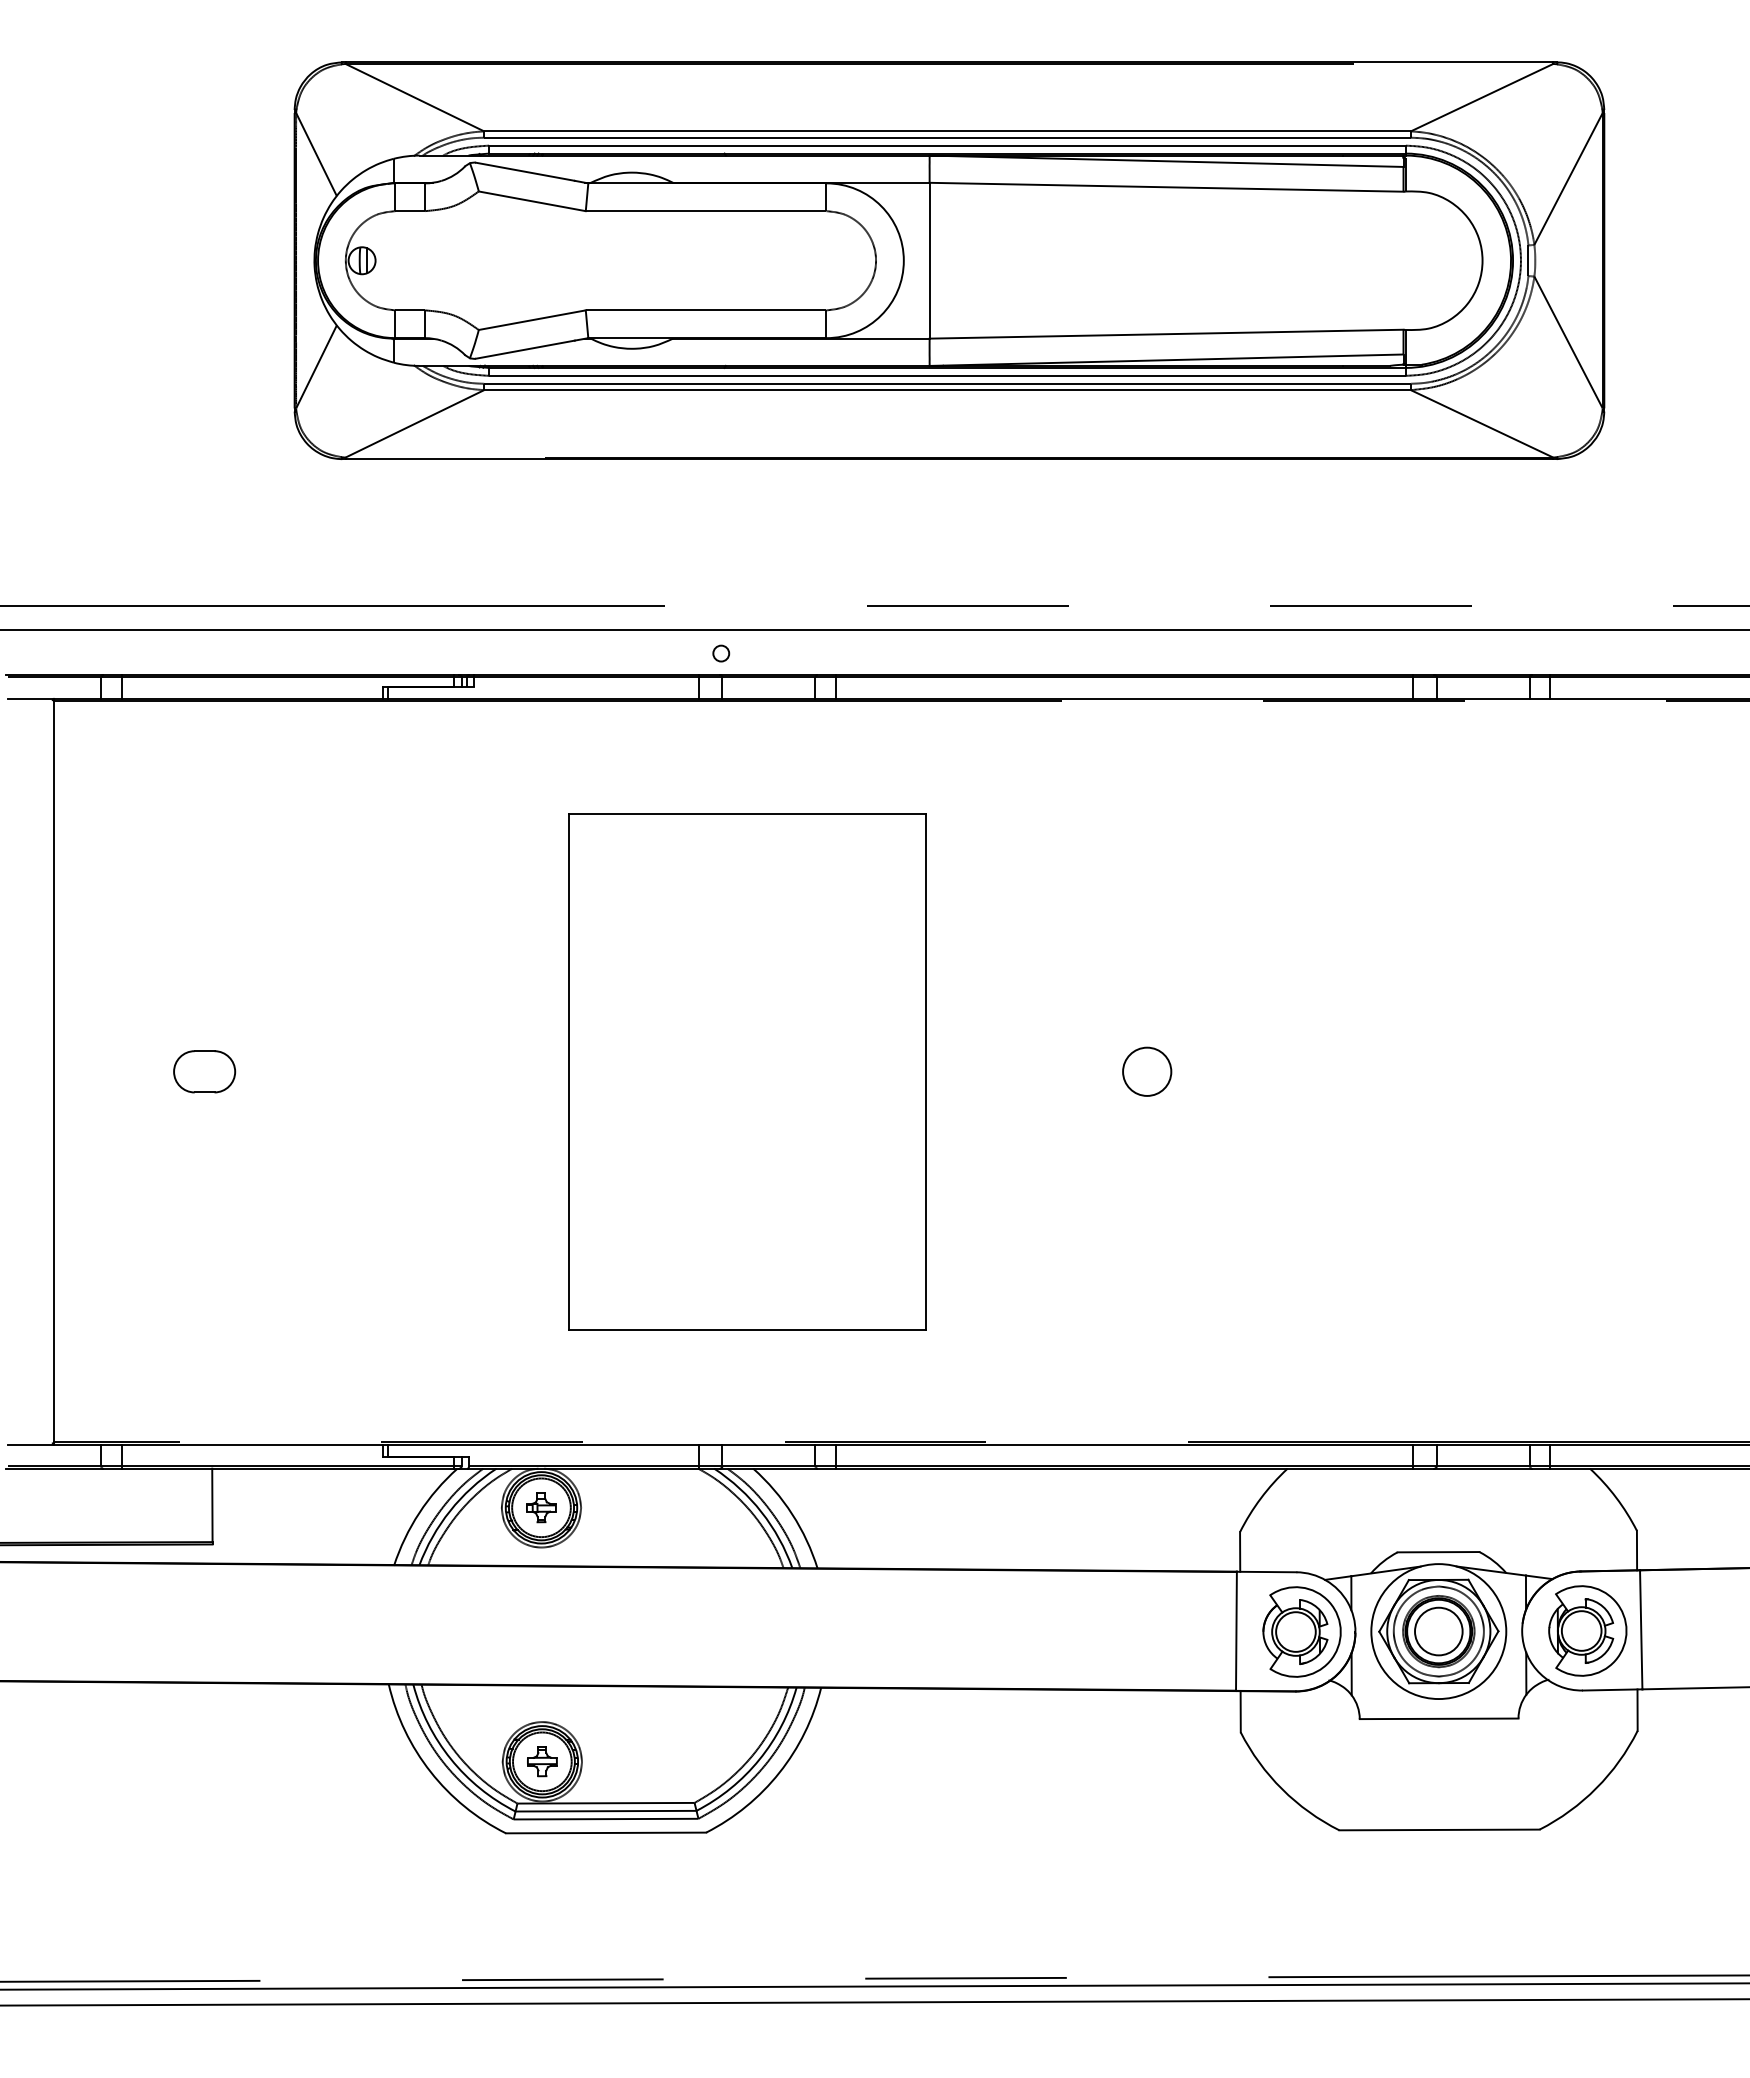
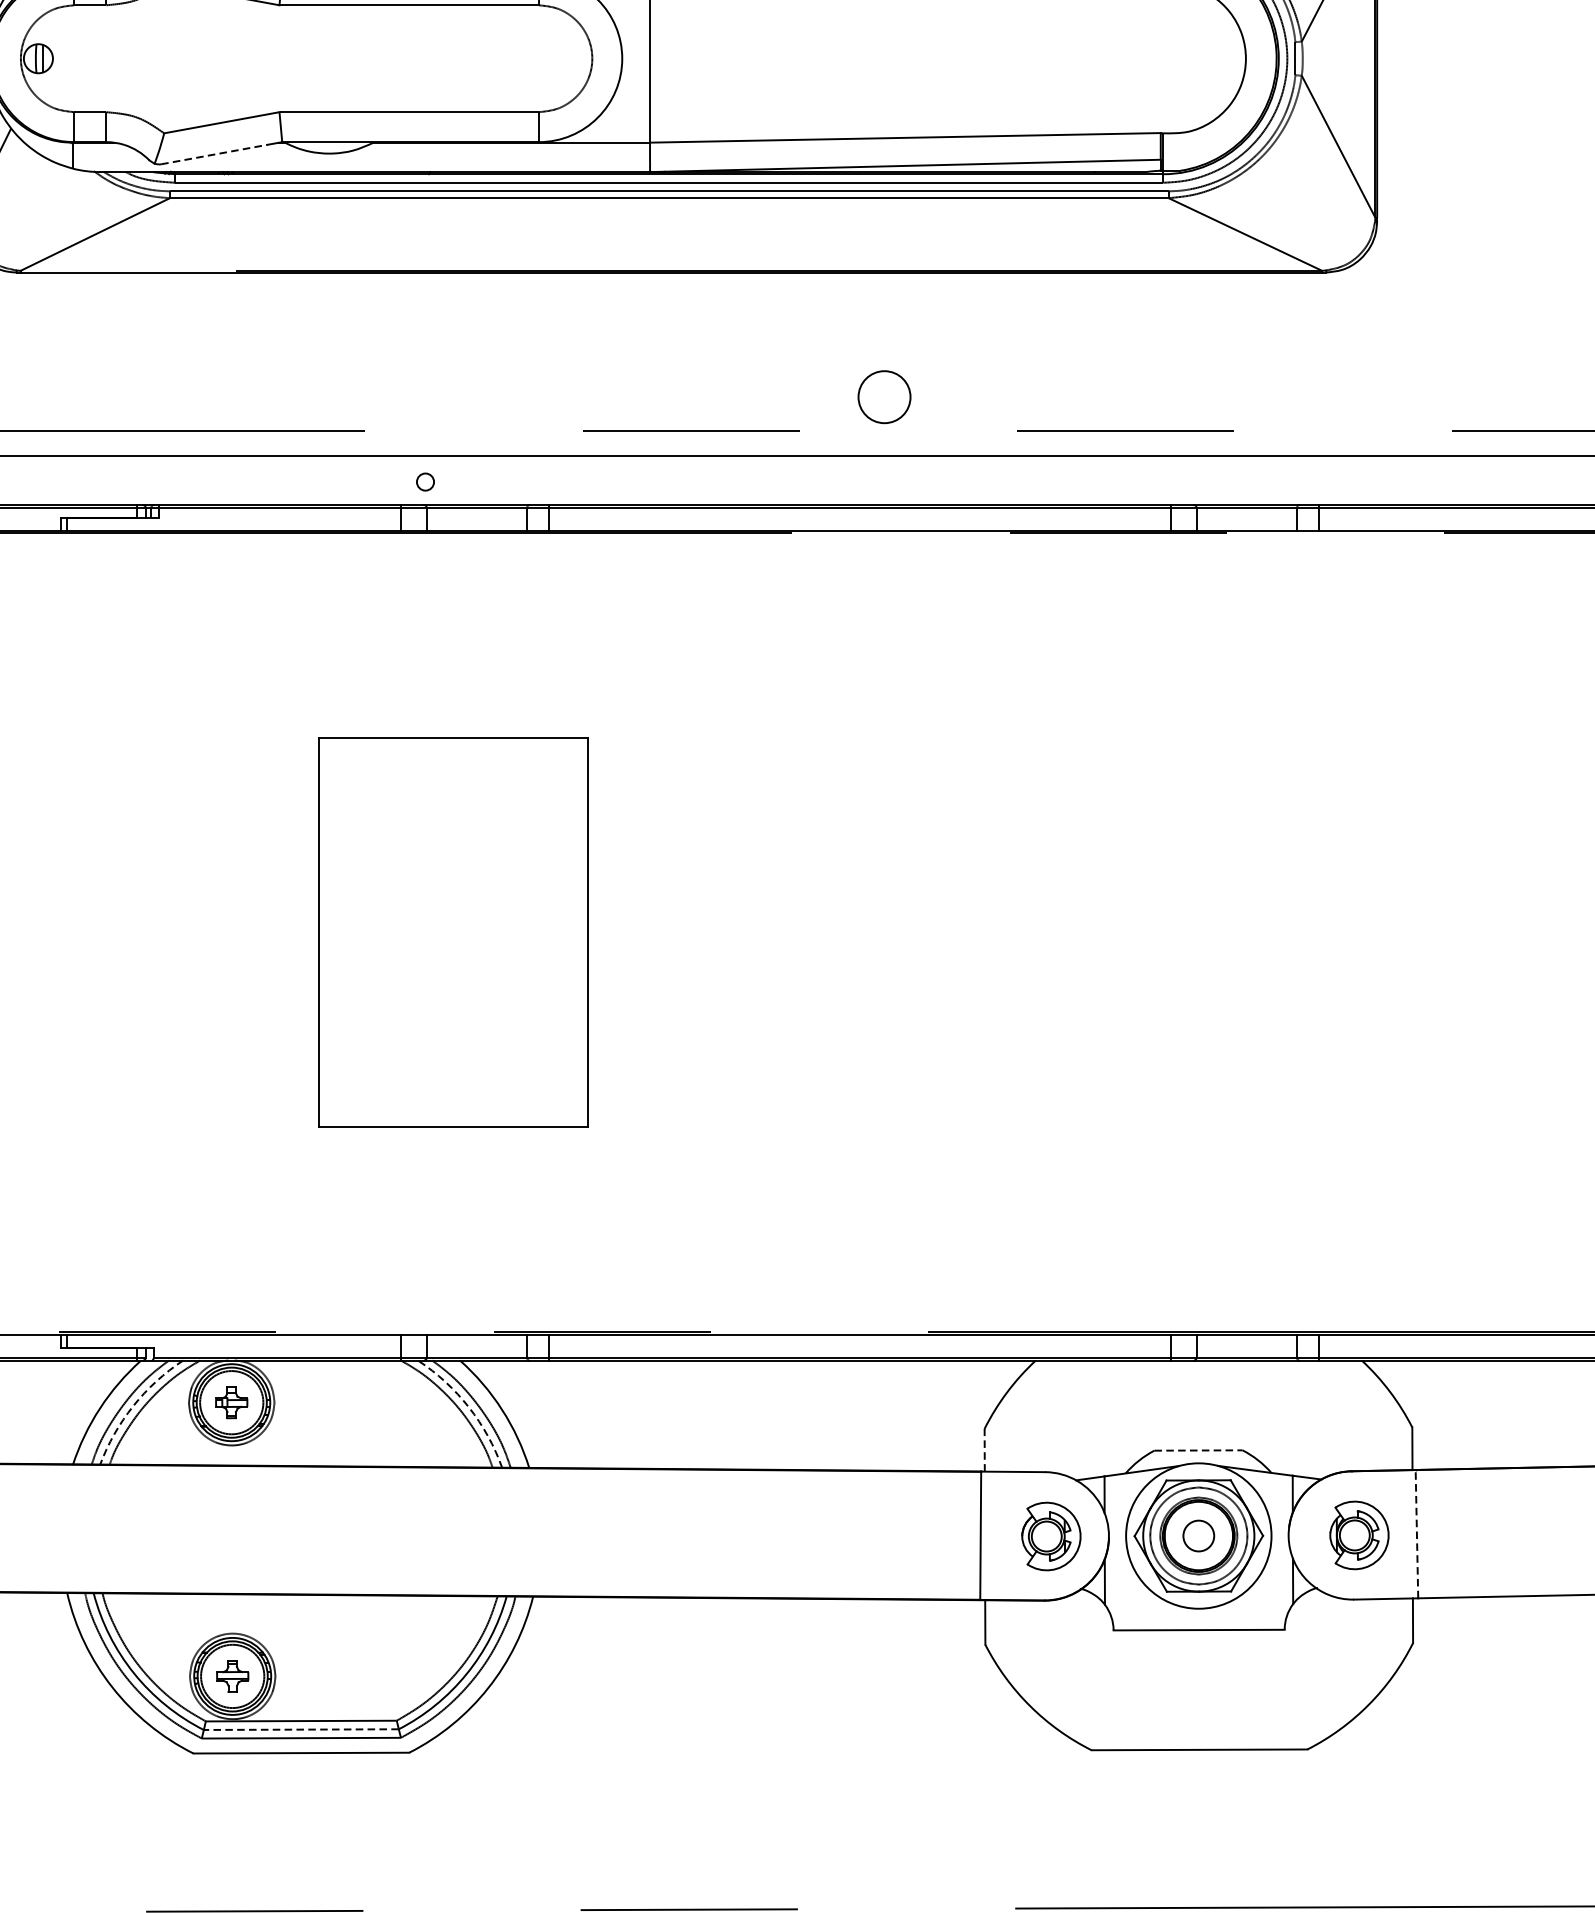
line: (525, 349) -> (214, 154), solid -> dashed
part: (747, 1071) -> (453, 932), size x0.7
circle: (1147, 1071) -> (884, 396), moved
arc: (450, 1510) -> (133, 1405), solid -> dashed
arc: (761, 1512) -> (468, 1407), solid -> dashed
line: (1240, 1551) -> (985, 1449), solid -> dashed
line: (1438, 1552) -> (1198, 1450), solid -> dashed
line: (1641, 1629) -> (1417, 1533), solid -> dashed
part: (1587, 1630) -> (1359, 1534), size x0.7
part: (1301, 1631) -> (1050, 1535), size x0.7
circle: (1438, 1631) -> (1198, 1535), size x0.6
line: (605, 1811) -> (300, 1729), solid -> dashed

